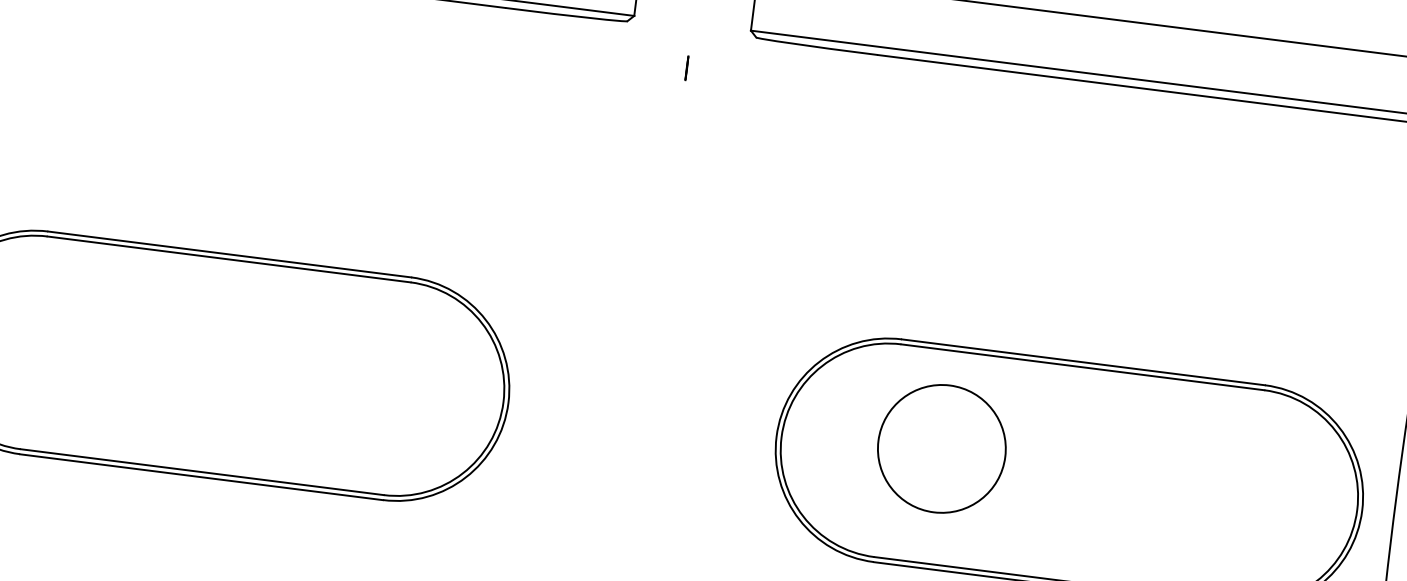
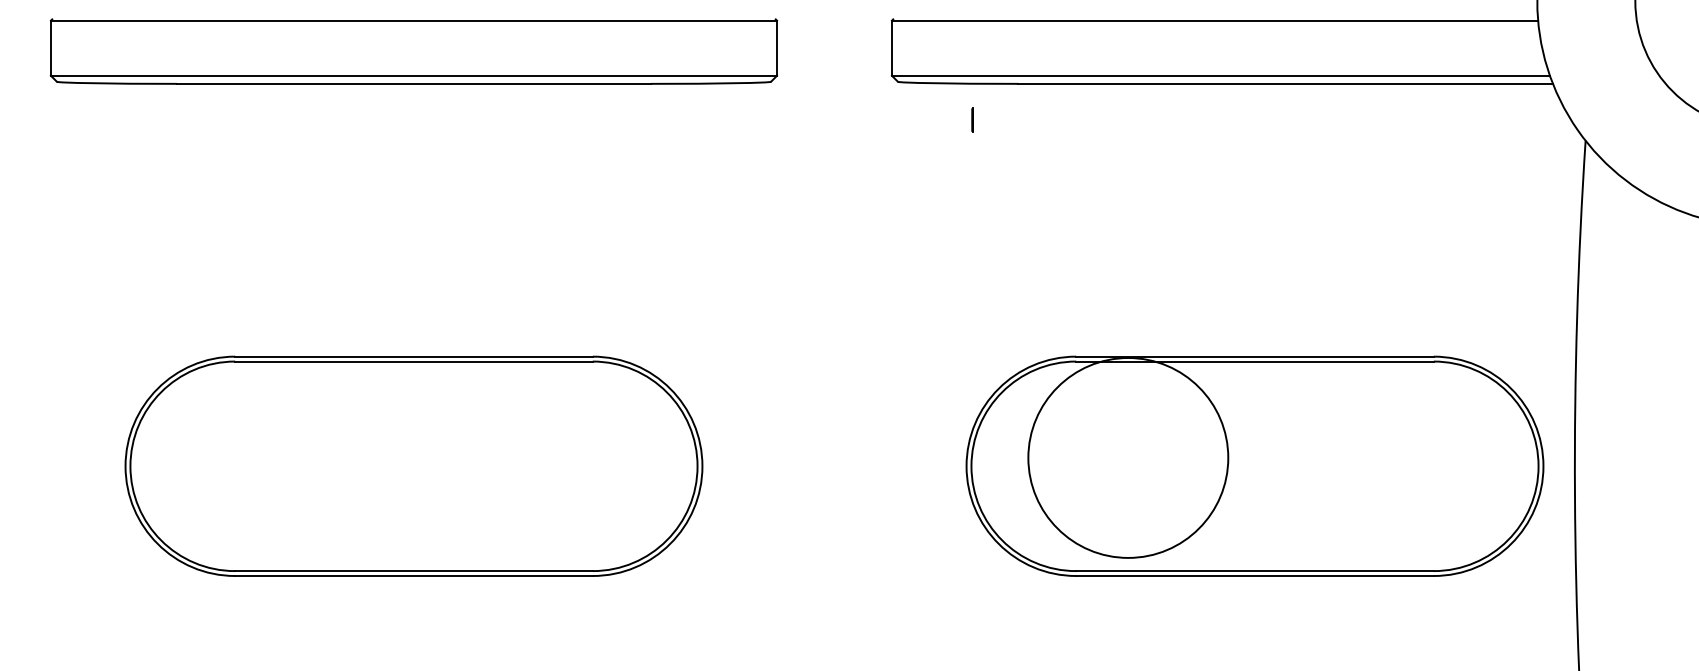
line: (687, 67) -> (972, 119), moved
circle: (941, 448) -> (1127, 457), size x1.6

